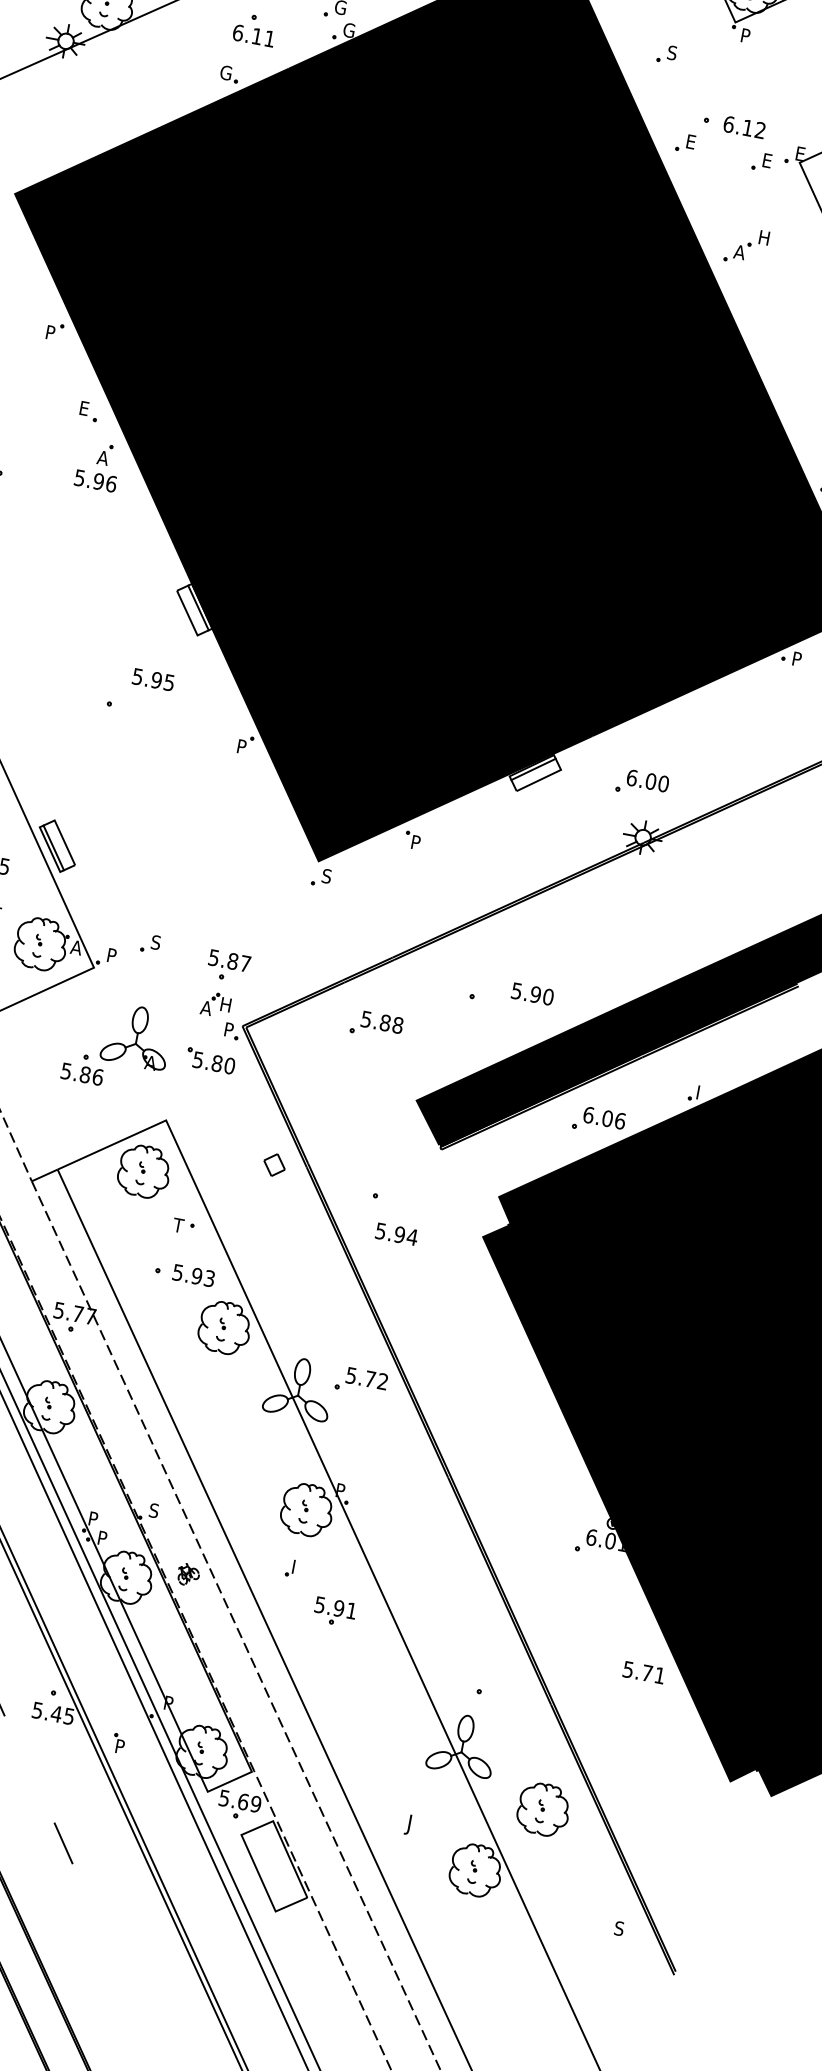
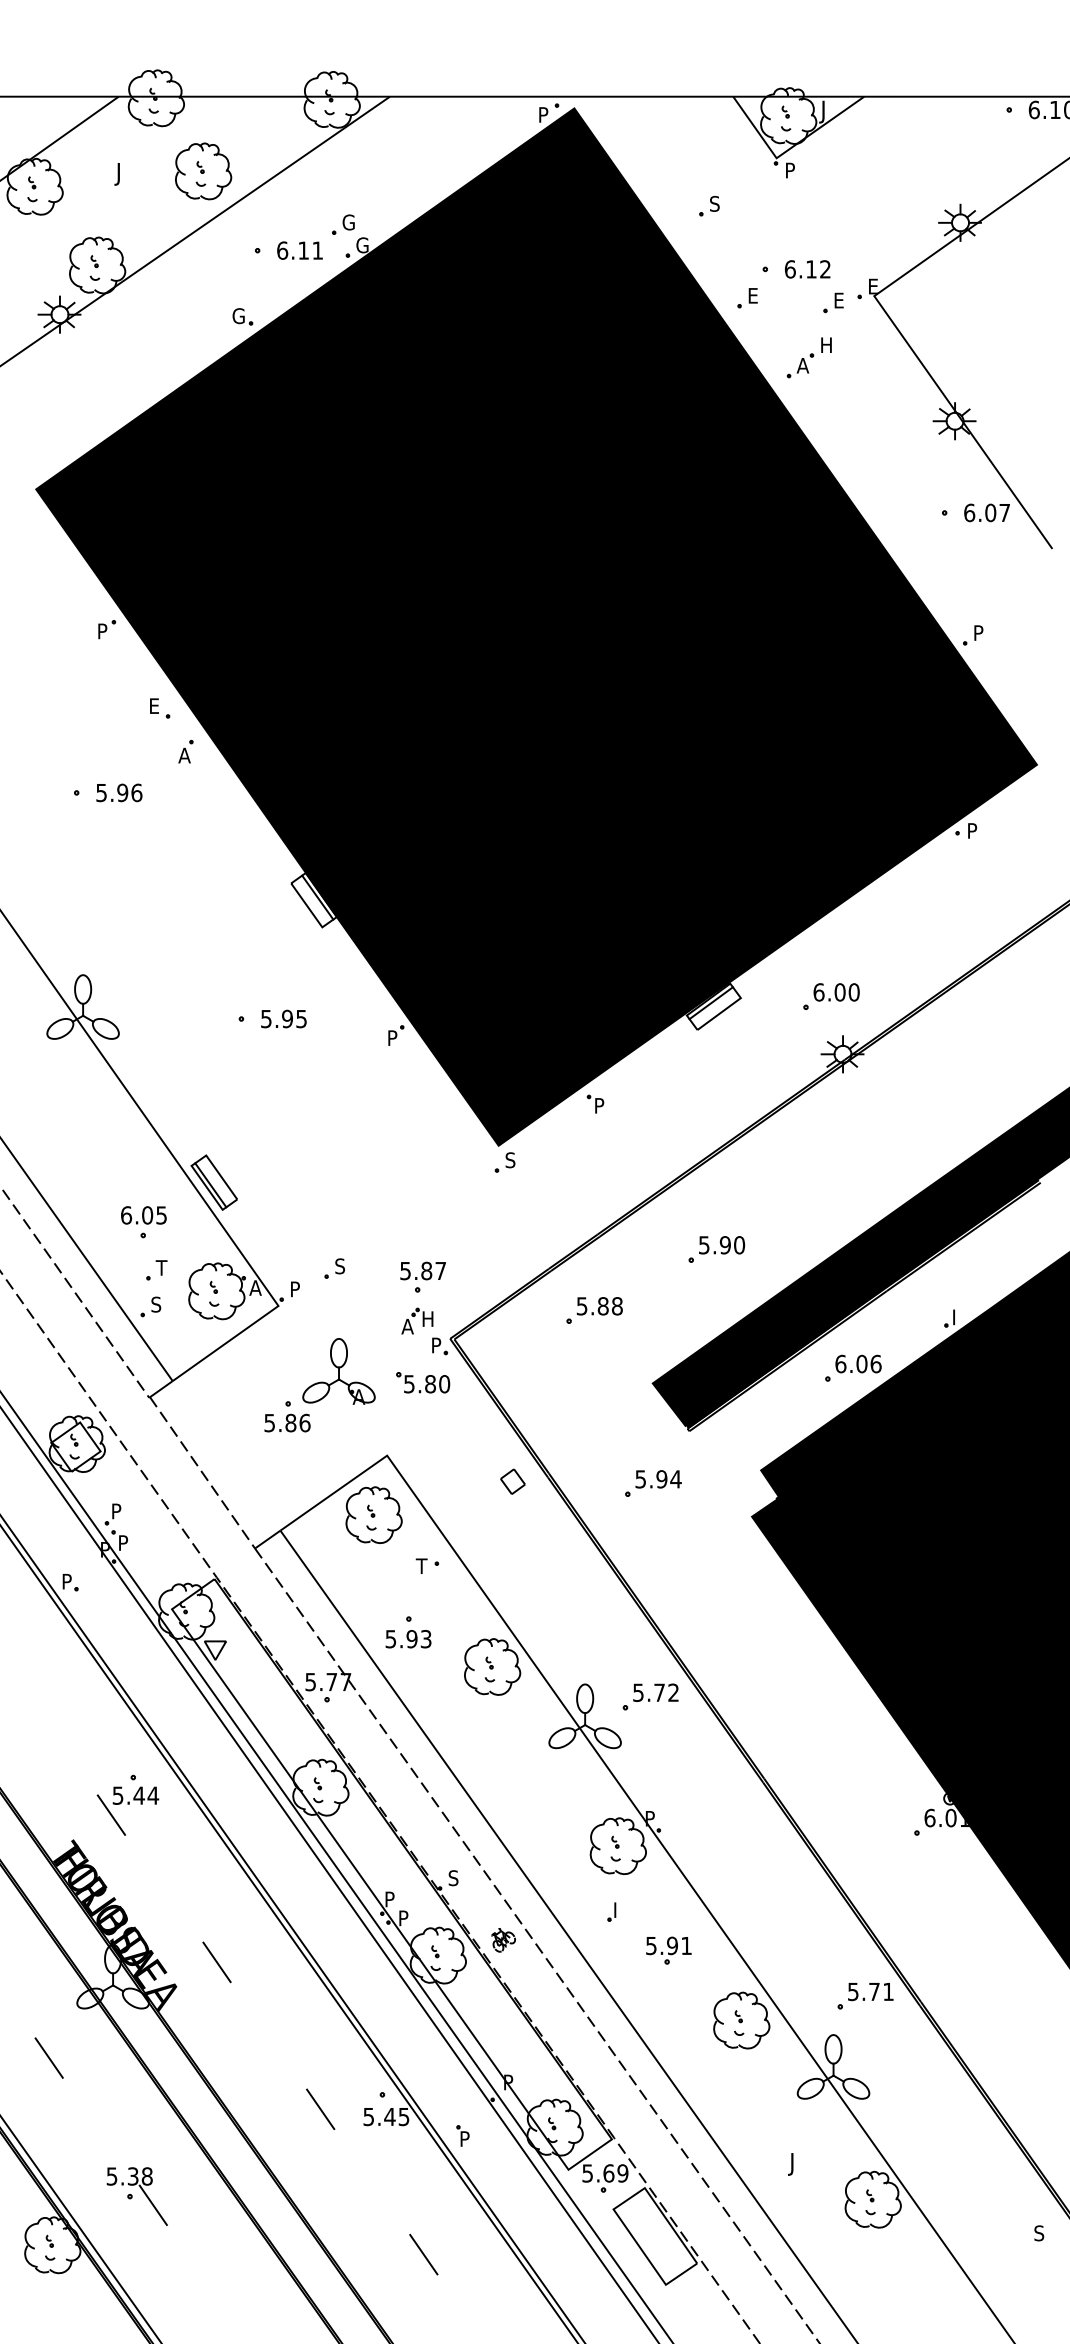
text: (253, 35) -> (299, 250), moved
part: (746, 245) -> (808, 357), moved
text: (95, 480) -> (119, 792), moved
text: (153, 679) -> (283, 1018), moved
text: (533, 994) -> (722, 1245), moved
text: (396, 1234) -> (658, 1479), moved
text: (193, 1275) -> (408, 1639), moved
text: (643, 1673) -> (870, 1992), moved
part: (543, 1809) -> (741, 2020), moved

